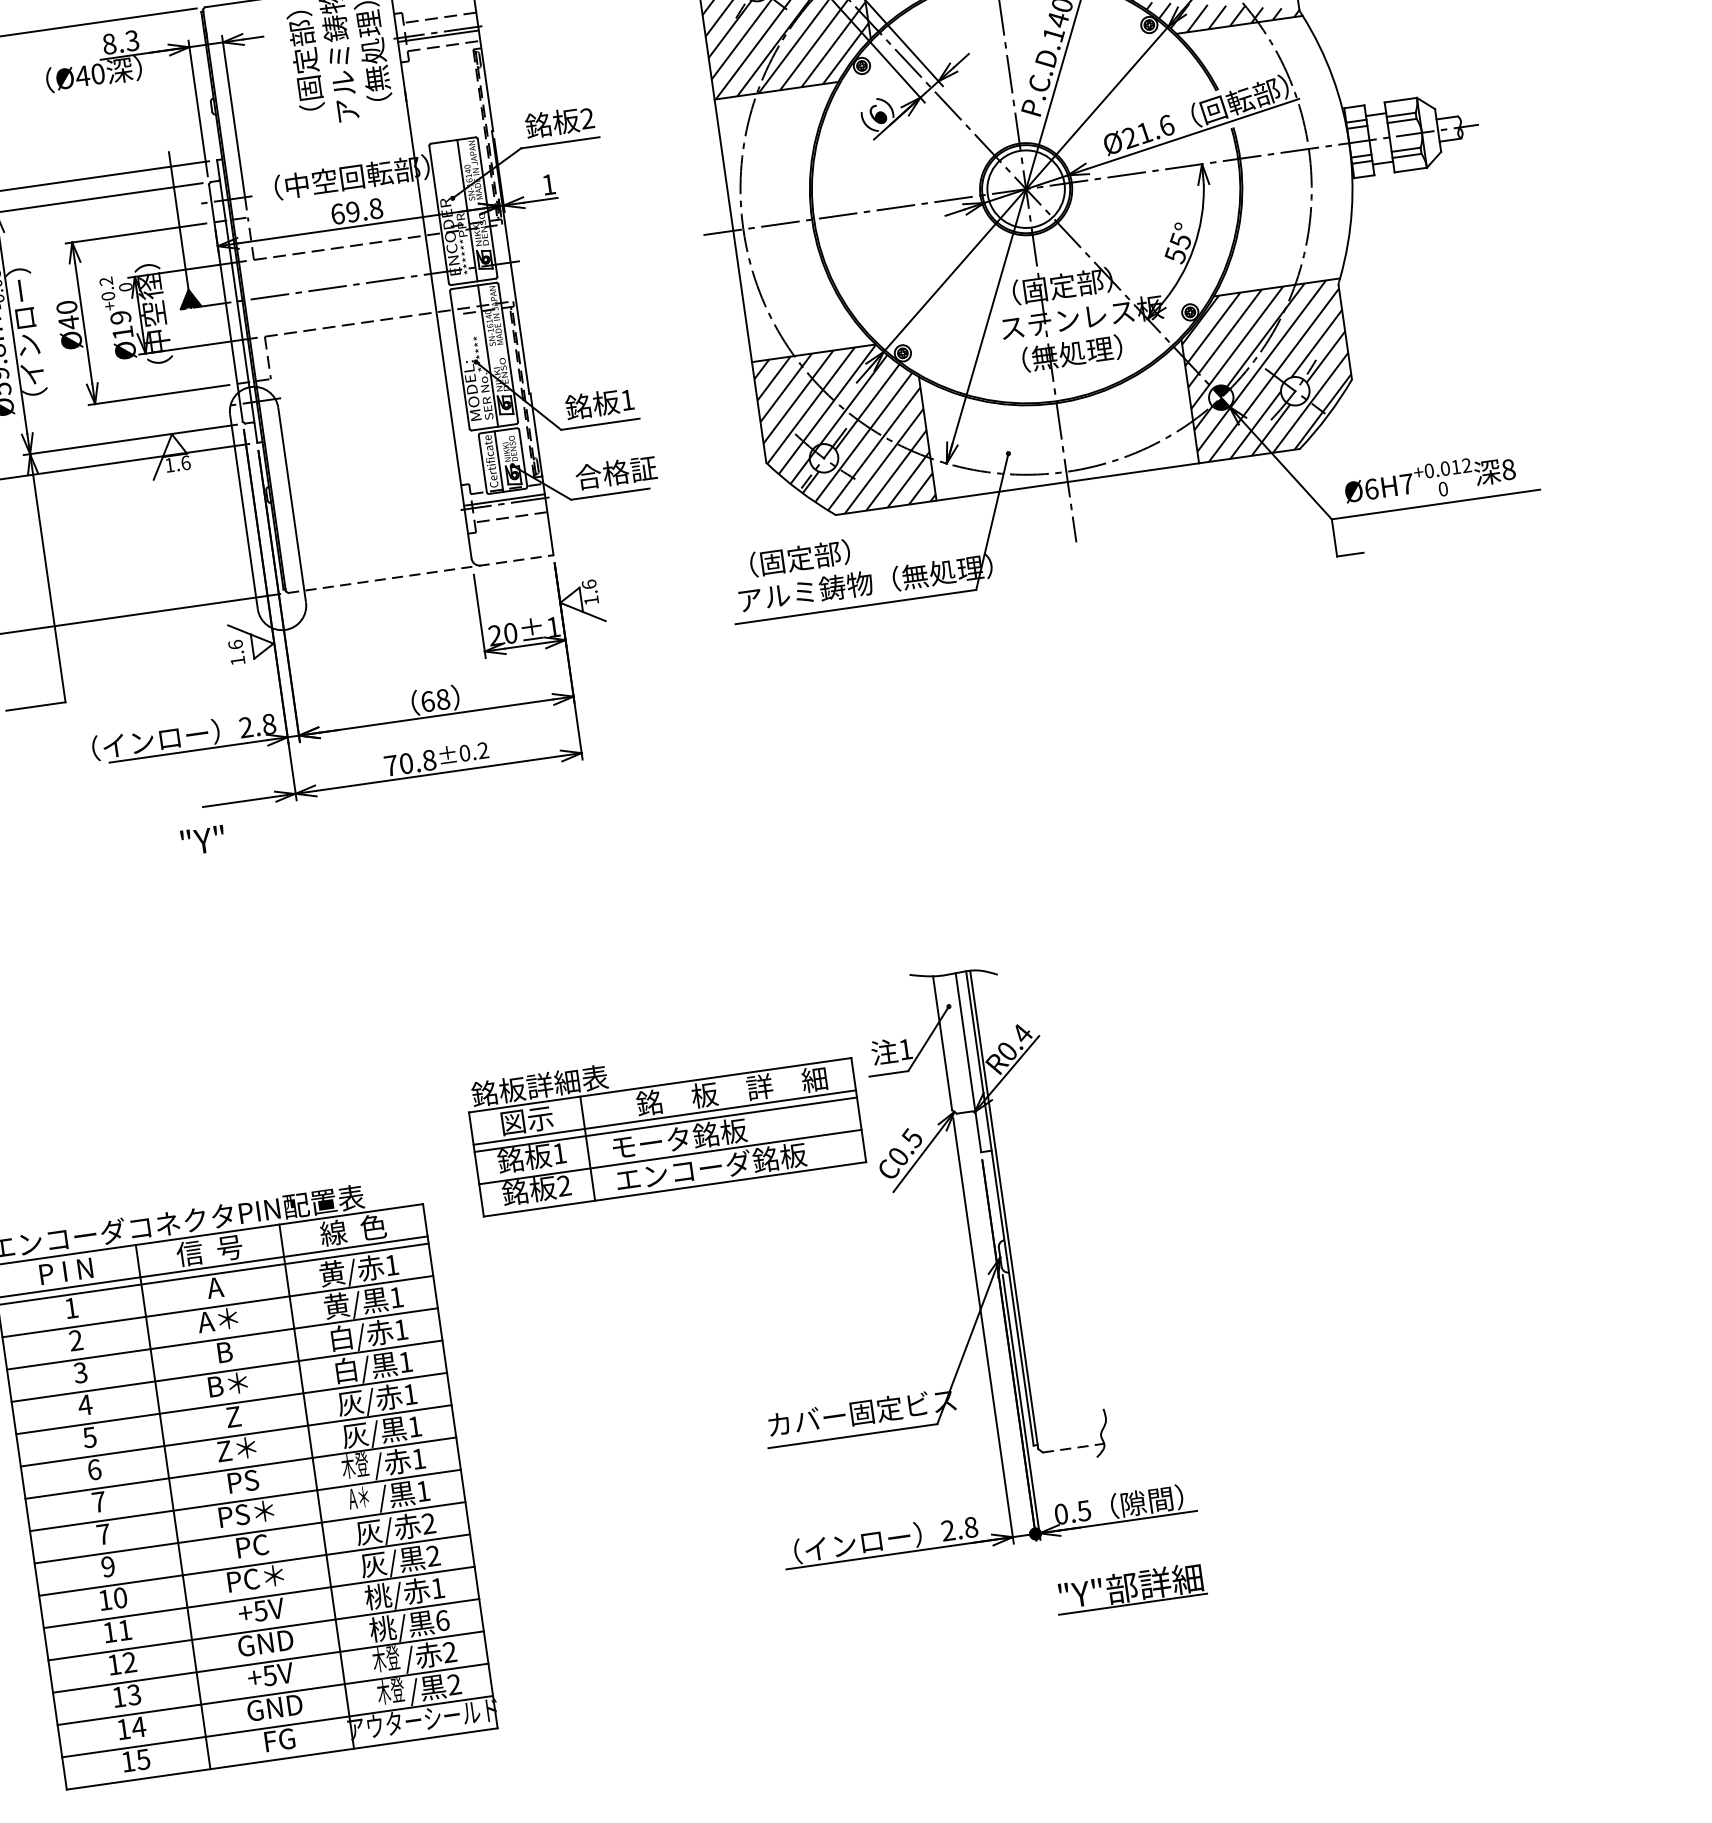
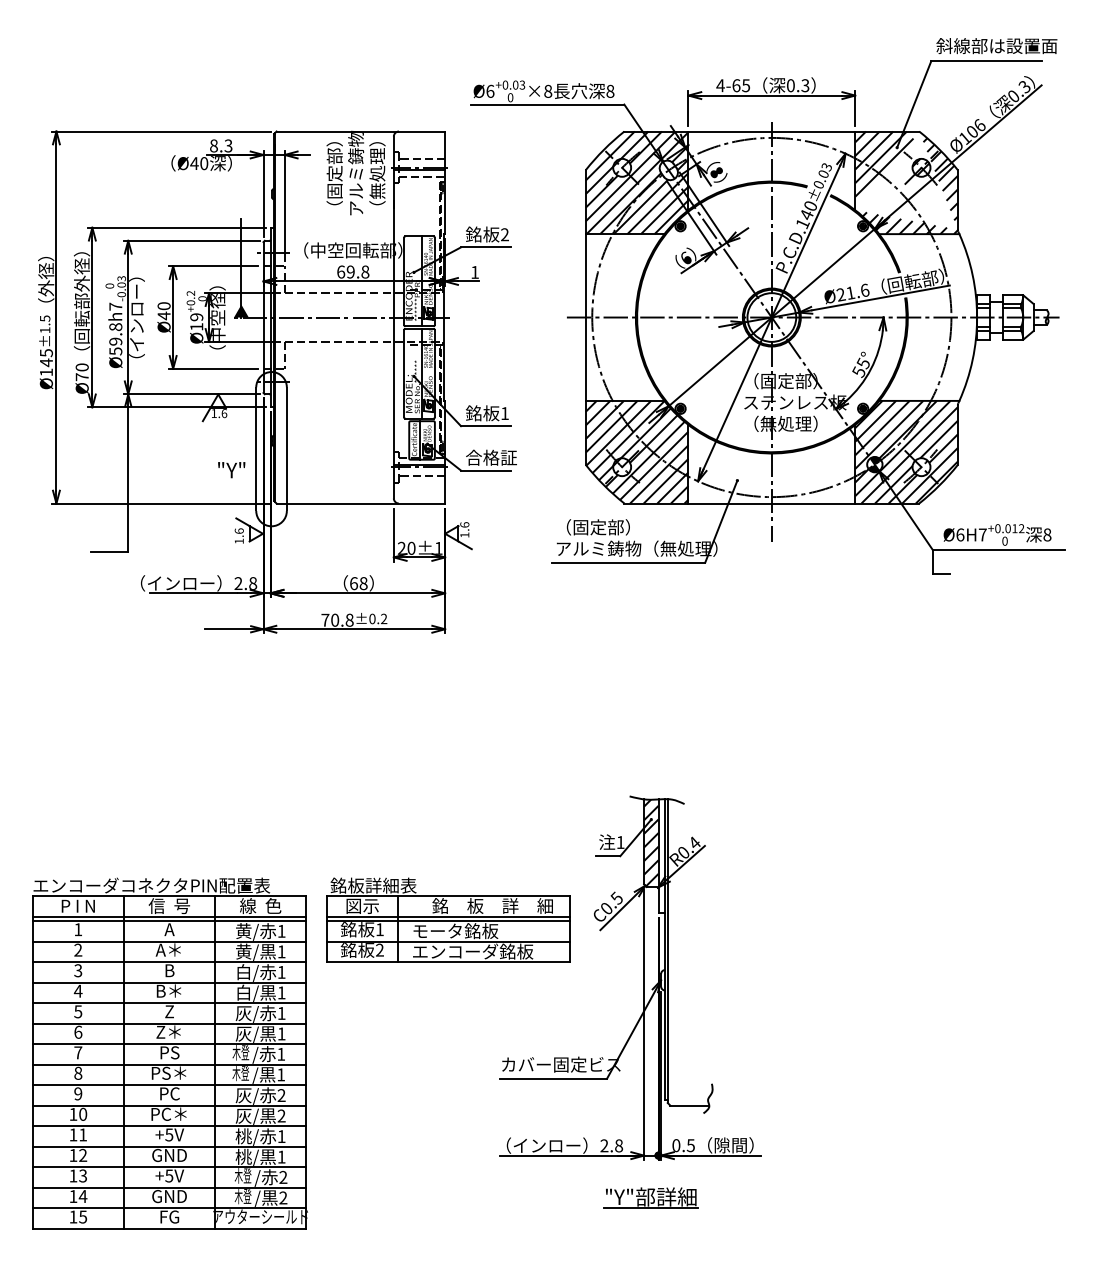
line: (421, 573) -> (361, 503), dashed -> solid
text: (202, 841) -> (231, 470), moved
hatch: (954, 1044) -> (651, 843), added
part: (665, 1122) -> (448, 919), moved
line: (1074, 1447) -> (690, 1105), dashed -> solid
text: (359, 1498) -> (240, 1073), A＊ -> 木登
text: (103, 1533) -> (78, 1072), 7 -> 8
part: (1129, 1587) -> (650, 1197), moved
text: (442, 1619) -> (281, 1156), 6 -> 1

